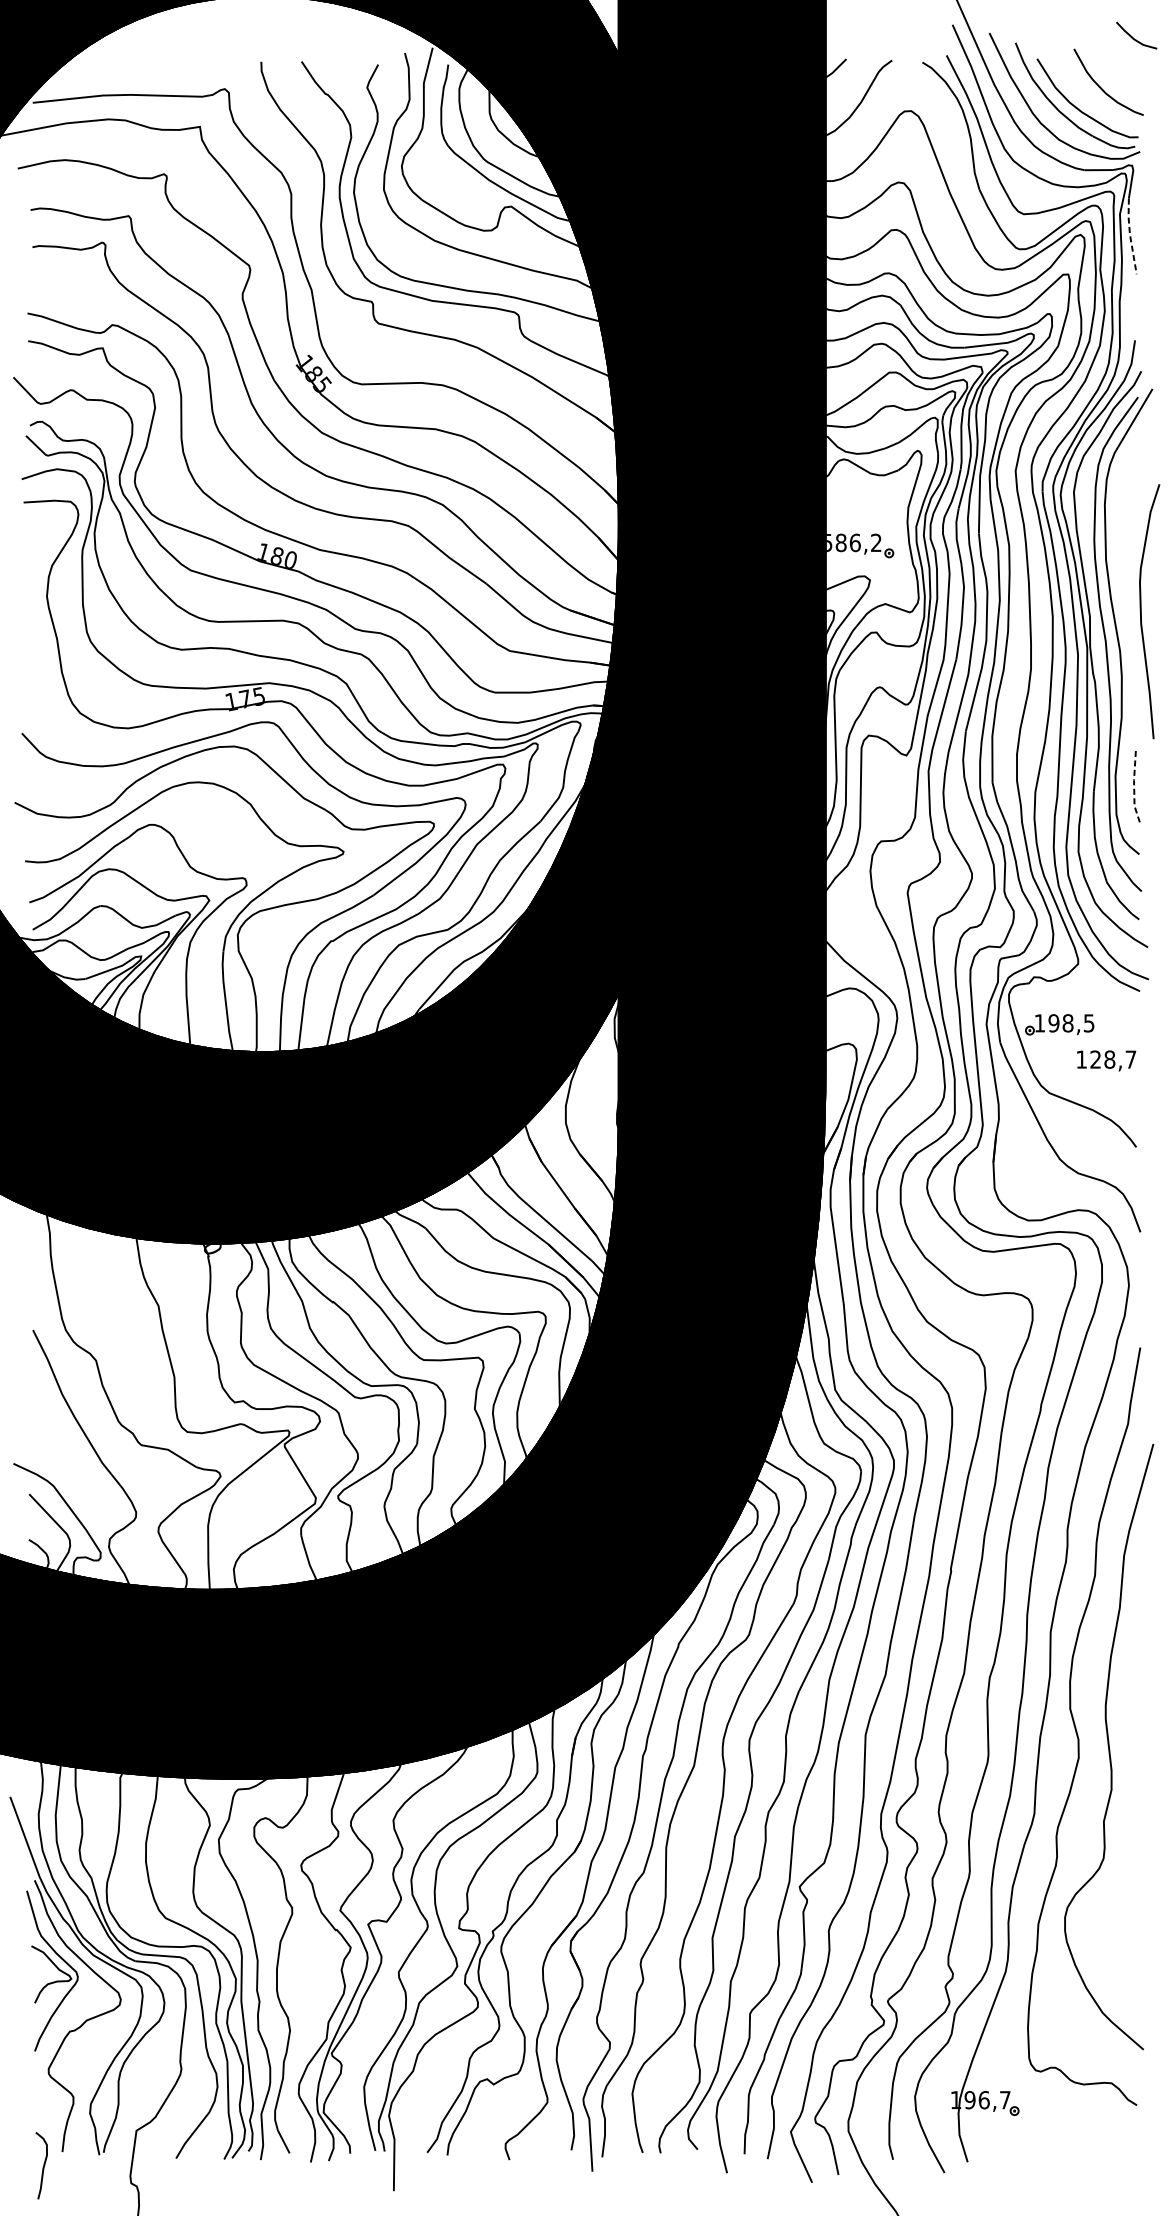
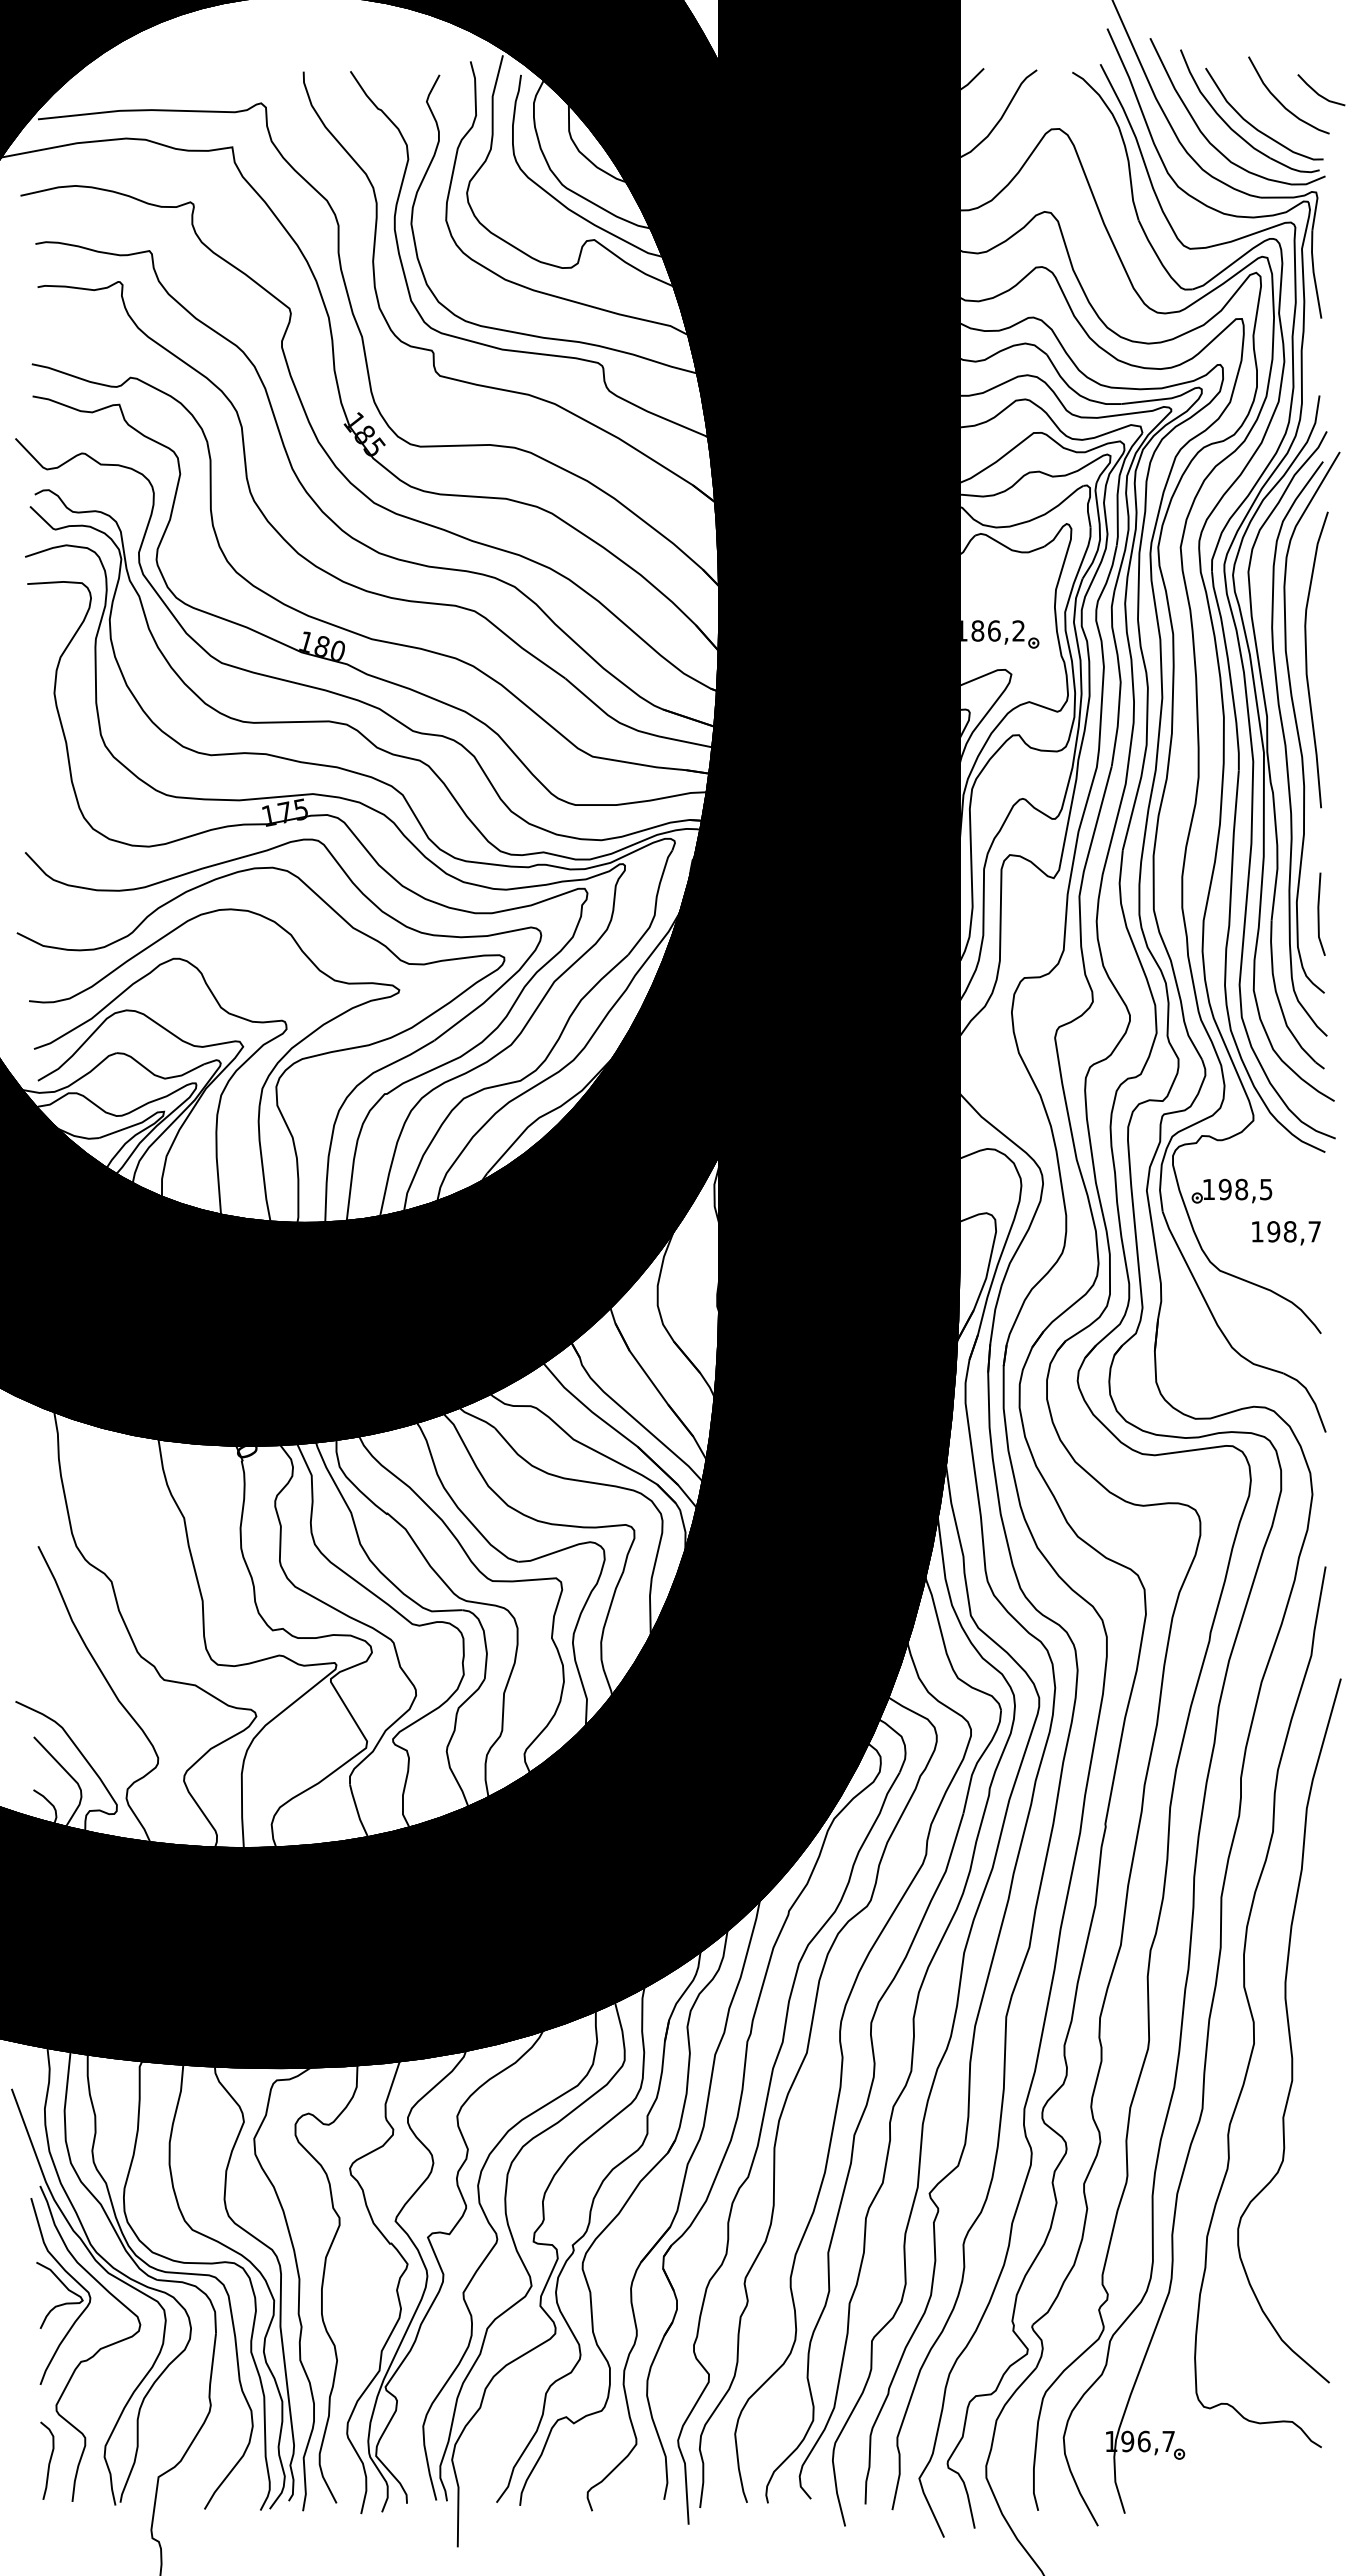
line: (1135, 39) -> (1320, 94), moved
line: (1129, 235) -> (1313, 273), dashed -> solid
text: (829, 542) -> (964, 630), 586,2 -> 186,2
curve: (1141, 611) -> (1307, 659), moved
line: (1134, 786) -> (1318, 914), dashed -> solid
text: (1095, 1059) -> (1273, 1231), 128,7 -> 198,7
curve: (43, 2165) -> (49, 2460), moved

